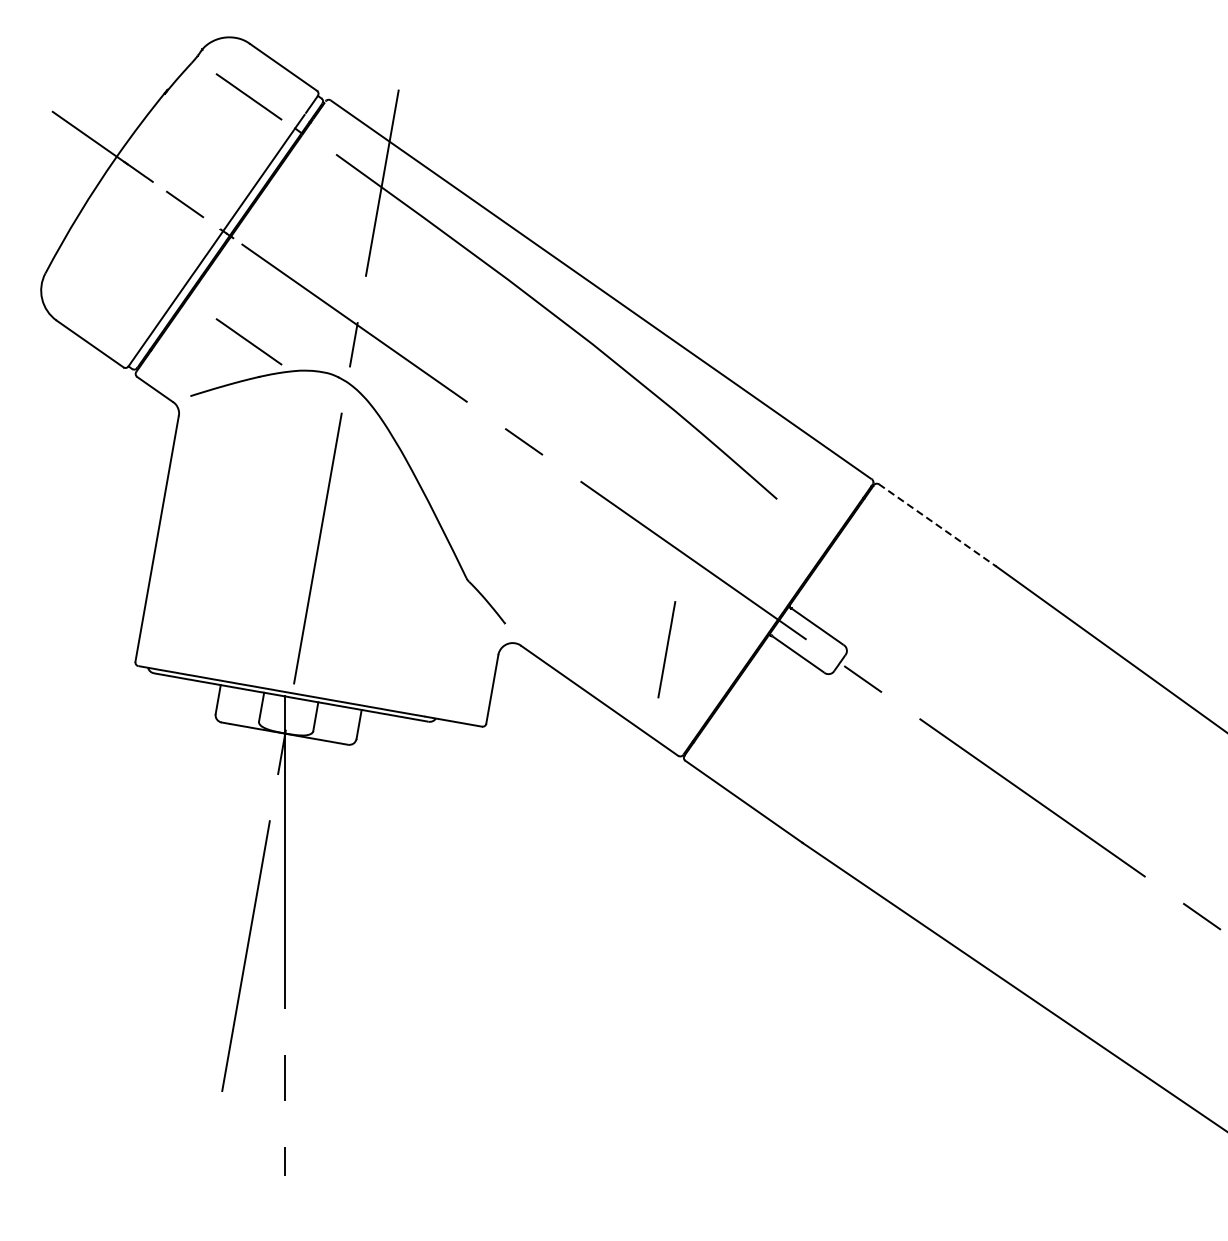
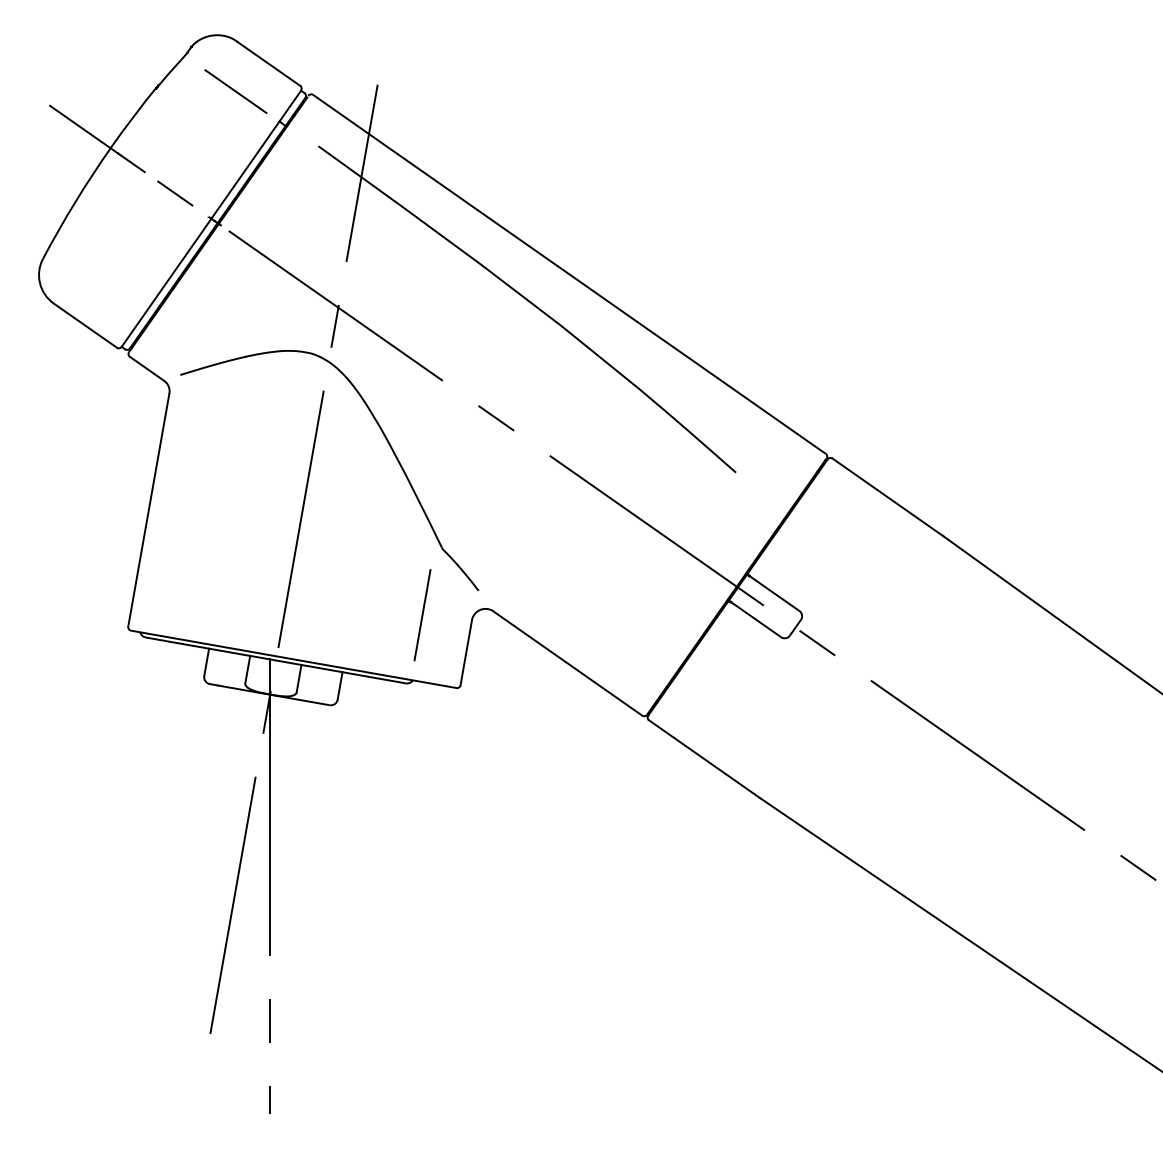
line: (248, 341) -> (235, 323), removed
line: (938, 525) -> (888, 497), dashed -> solid
line: (666, 650) -> (422, 615), moved

